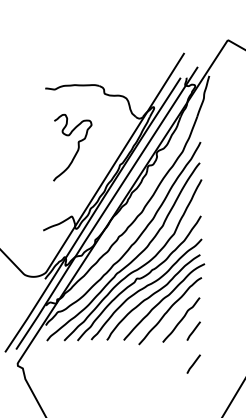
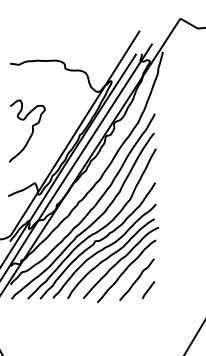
curve: (77, 147) -> (31, 130), moved
line: (193, 363) -> (148, 320), removed

